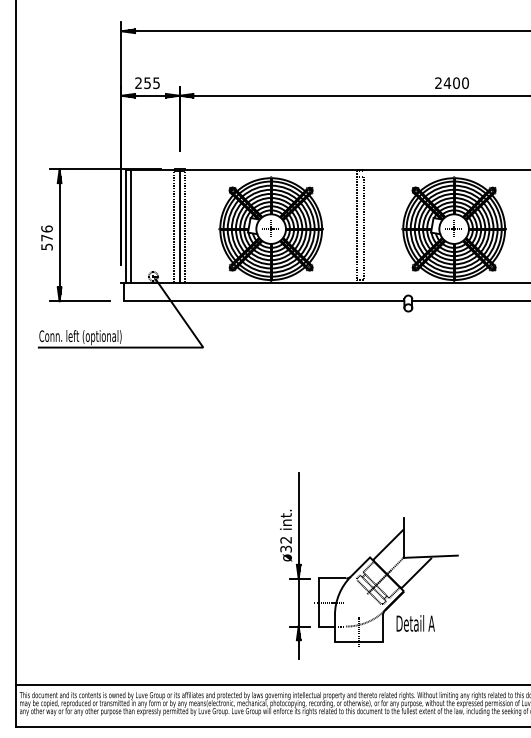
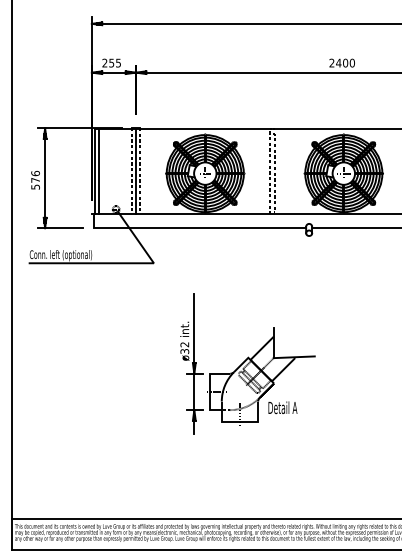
part: (369, 565) -> (247, 363), moved

